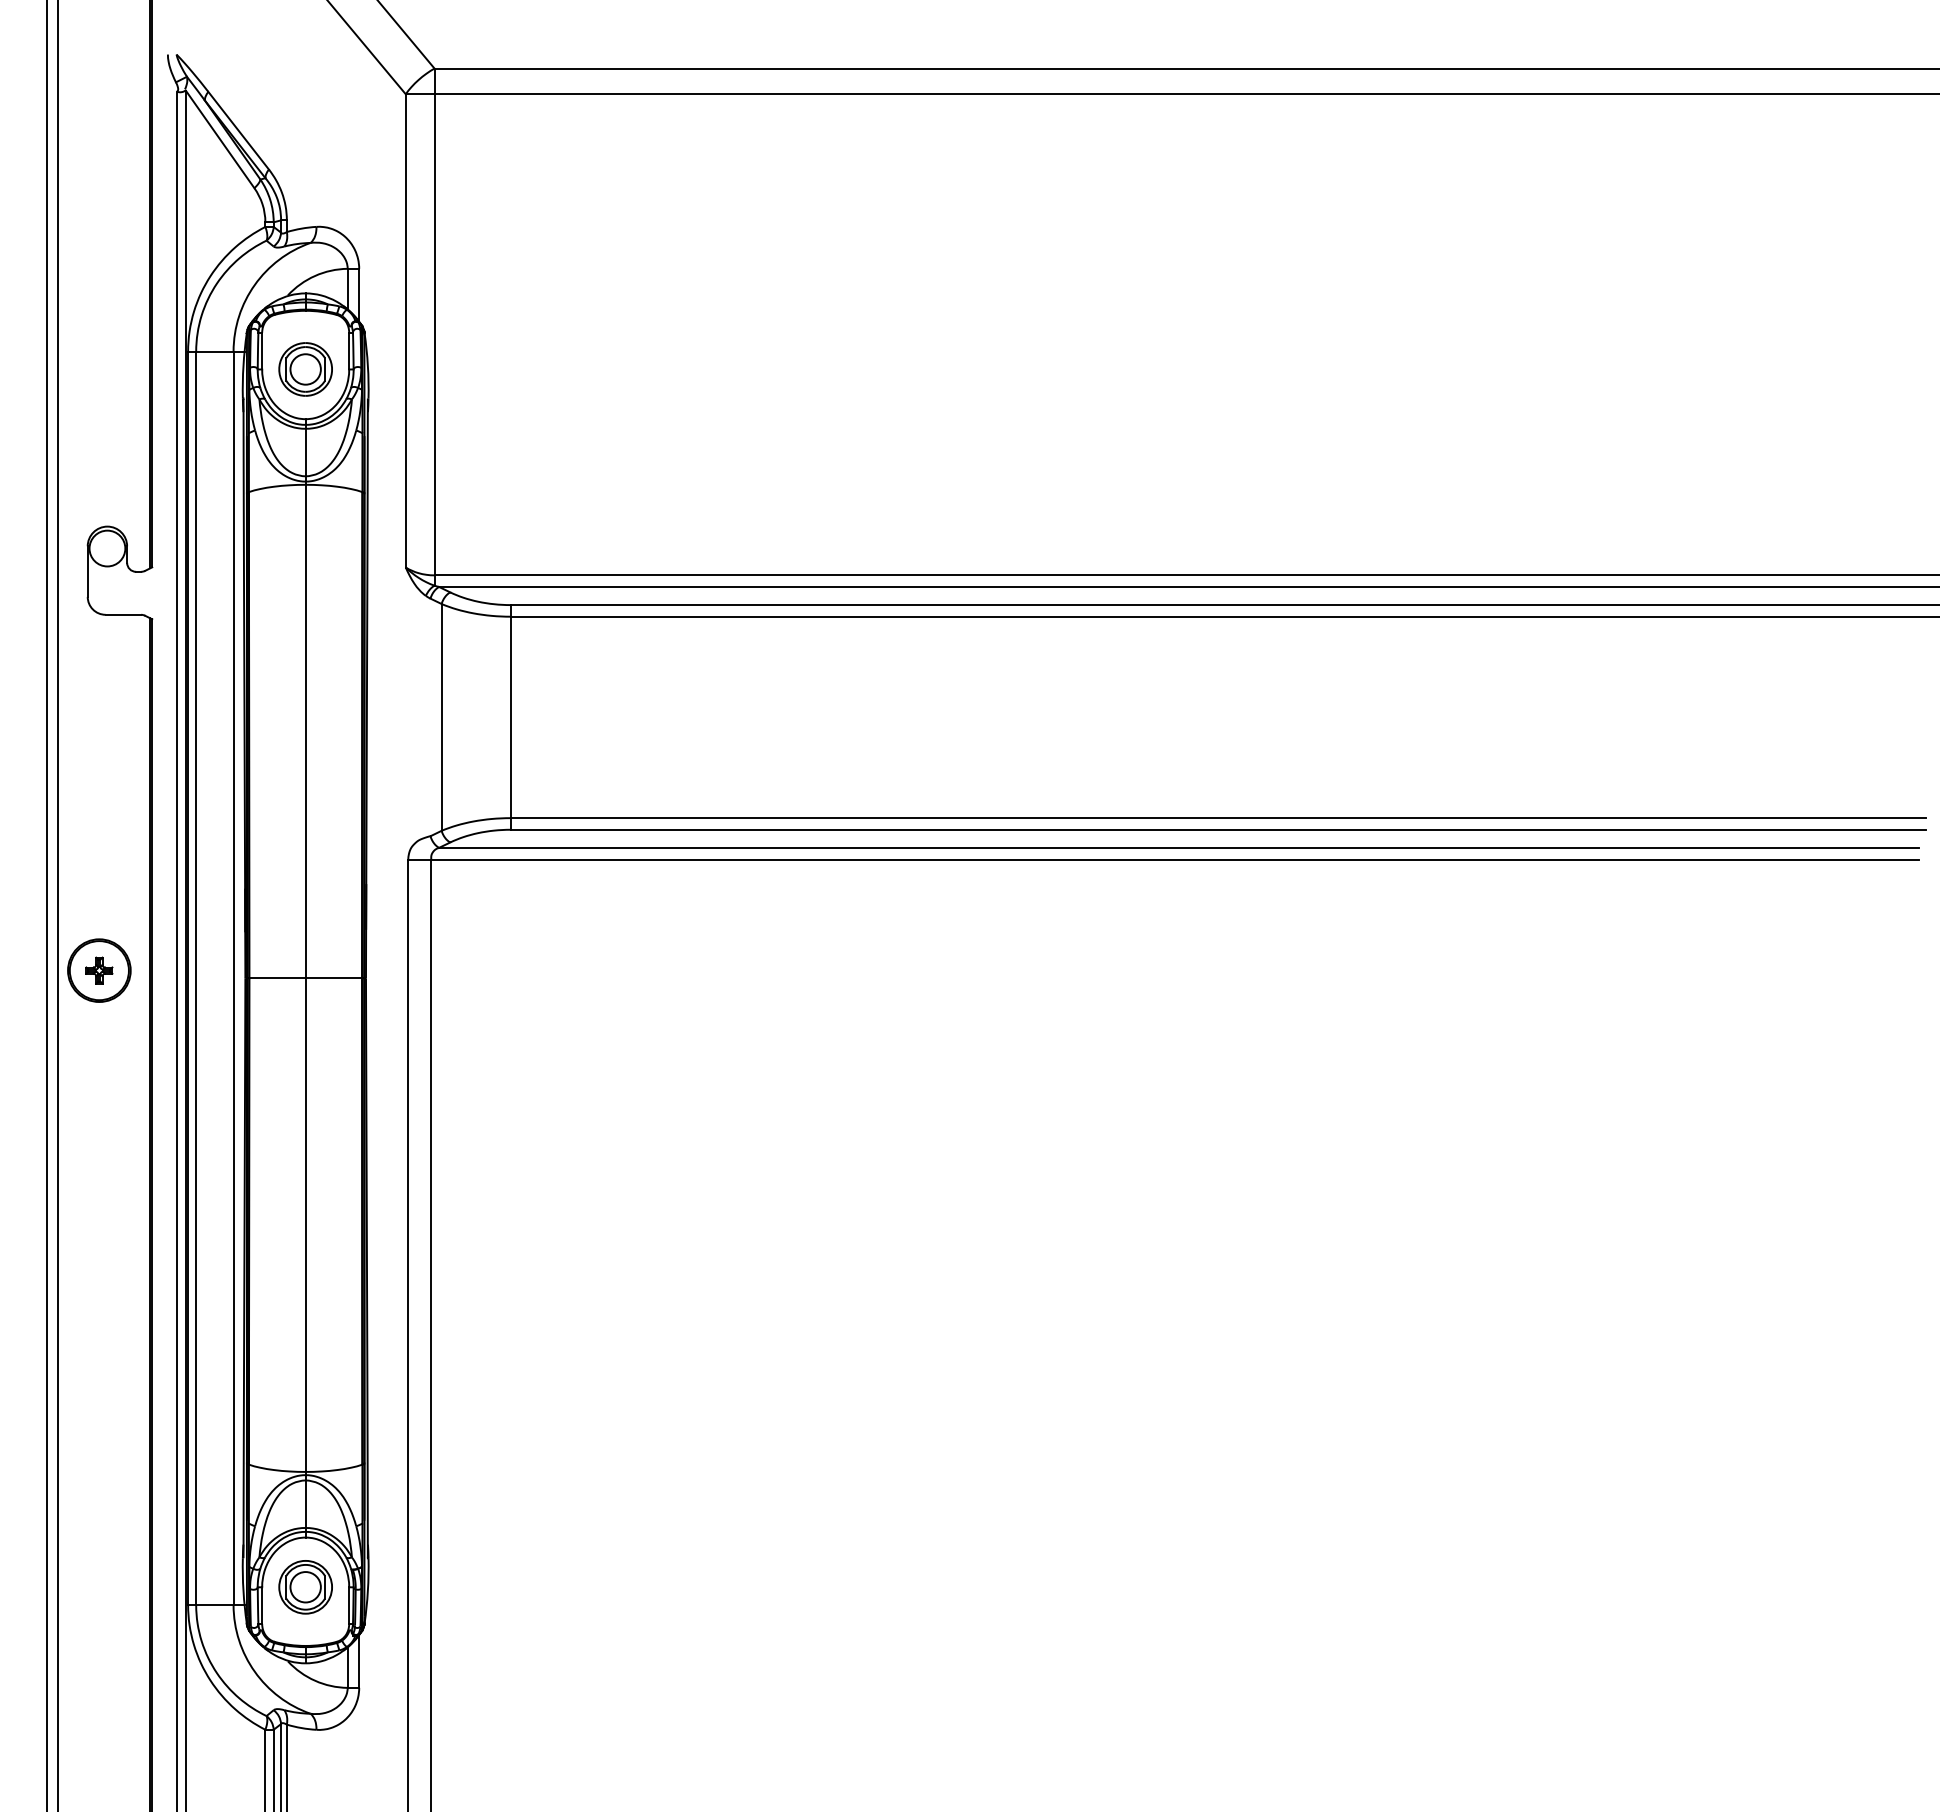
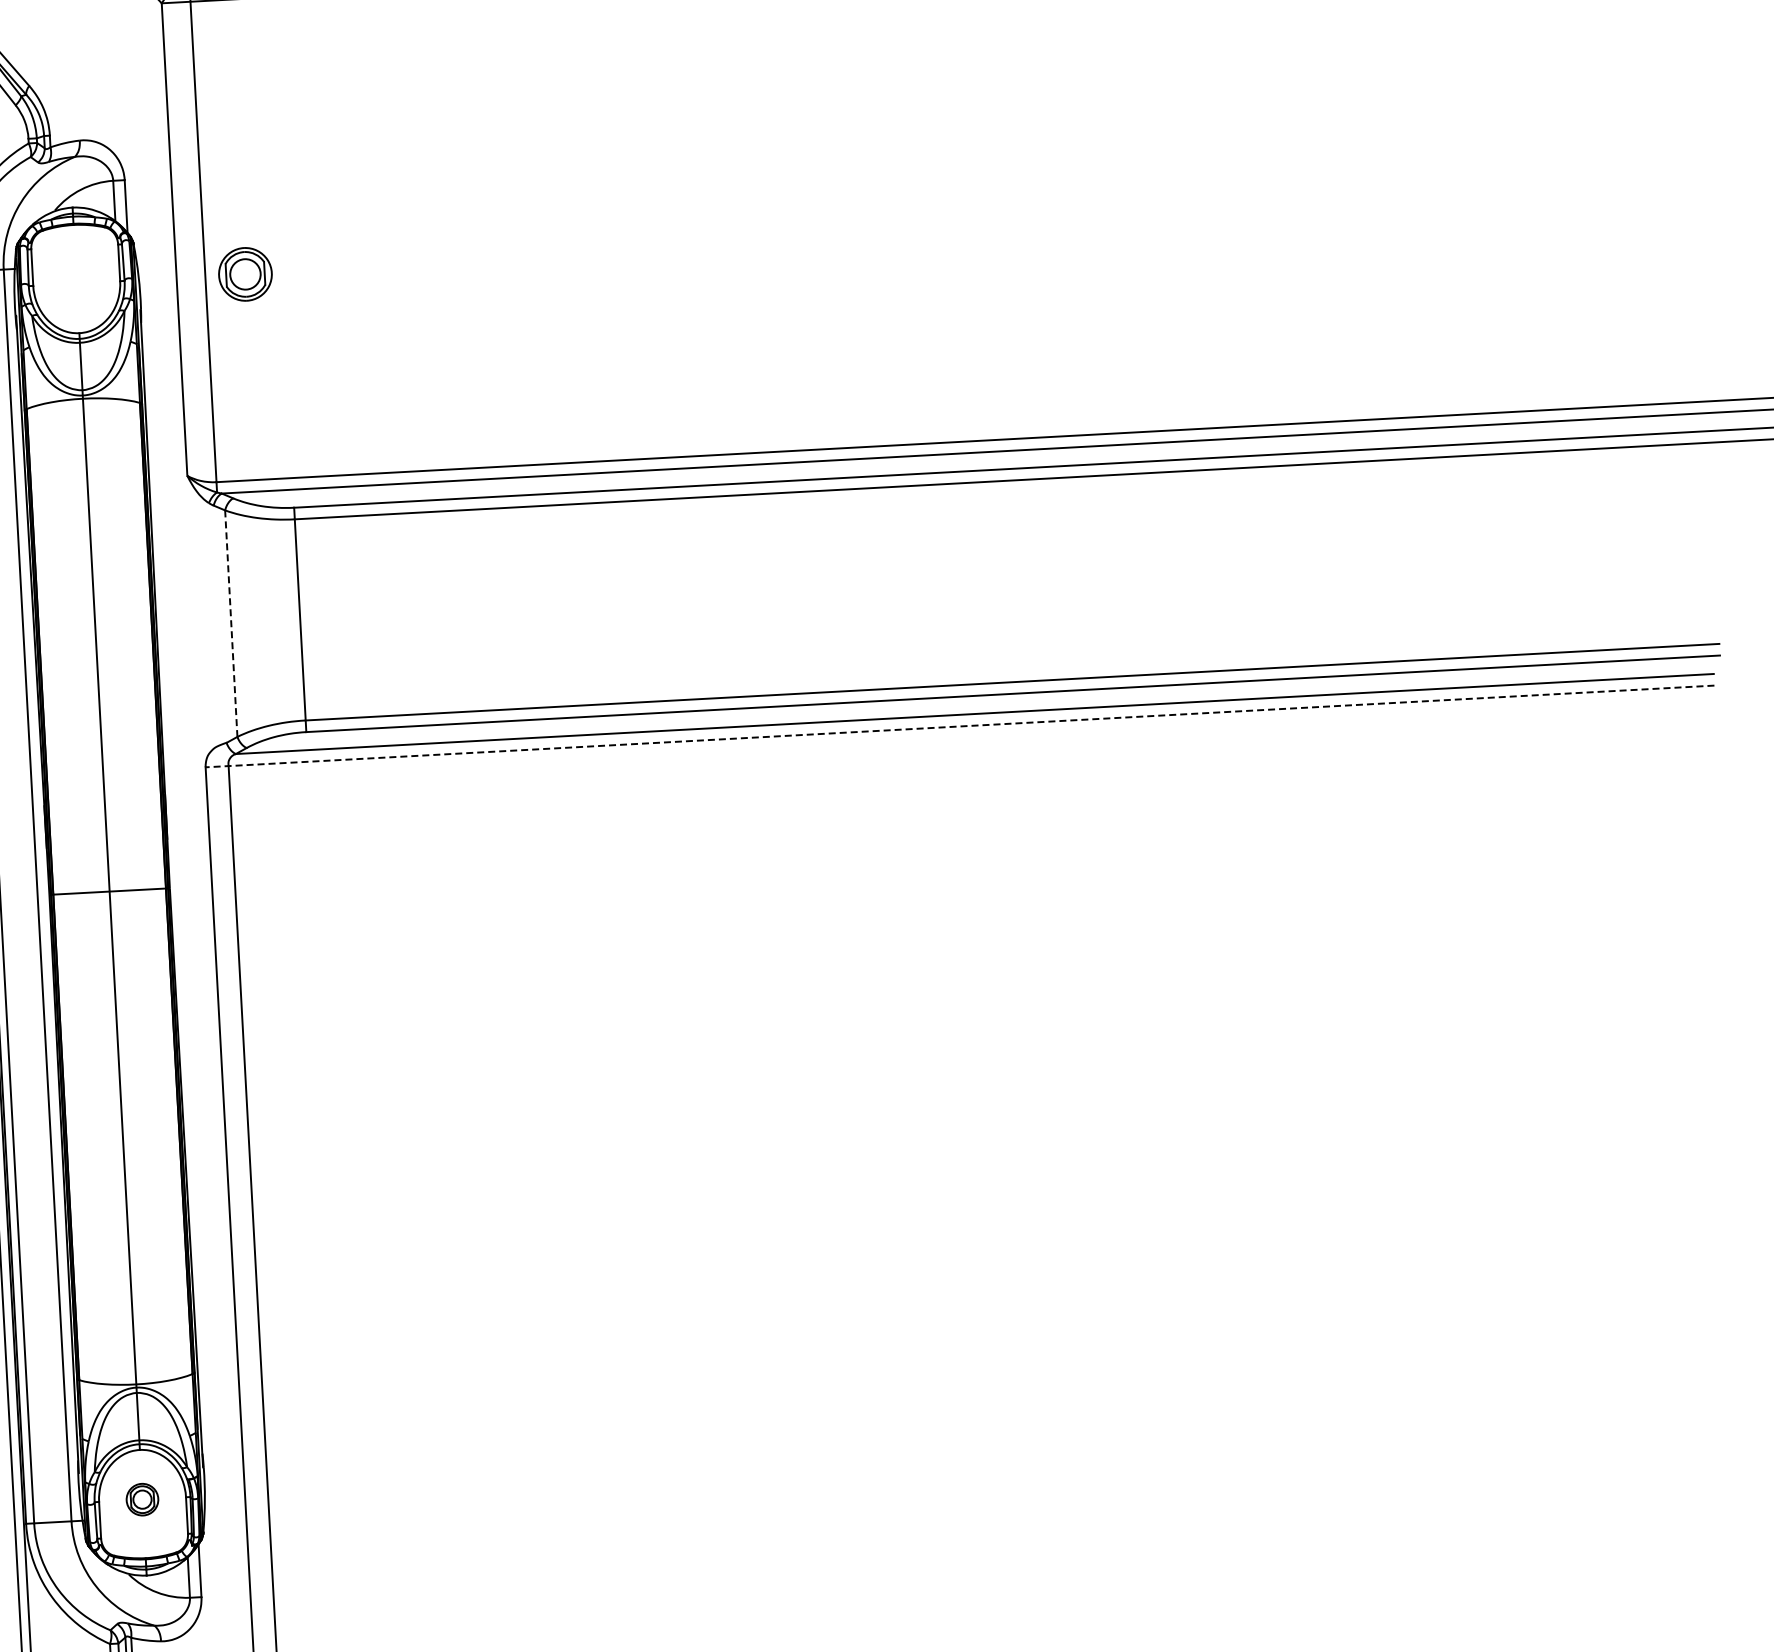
part: (305, 369) -> (245, 274), moved
line: (441, 717) -> (231, 623), solid -> dashed
line: (1163, 859) -> (959, 726), solid -> dashed
part: (305, 1587) -> (142, 1499), size x0.6

